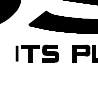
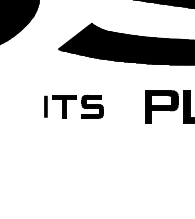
part: (36, 53) -> (72, 106), size x0.7

